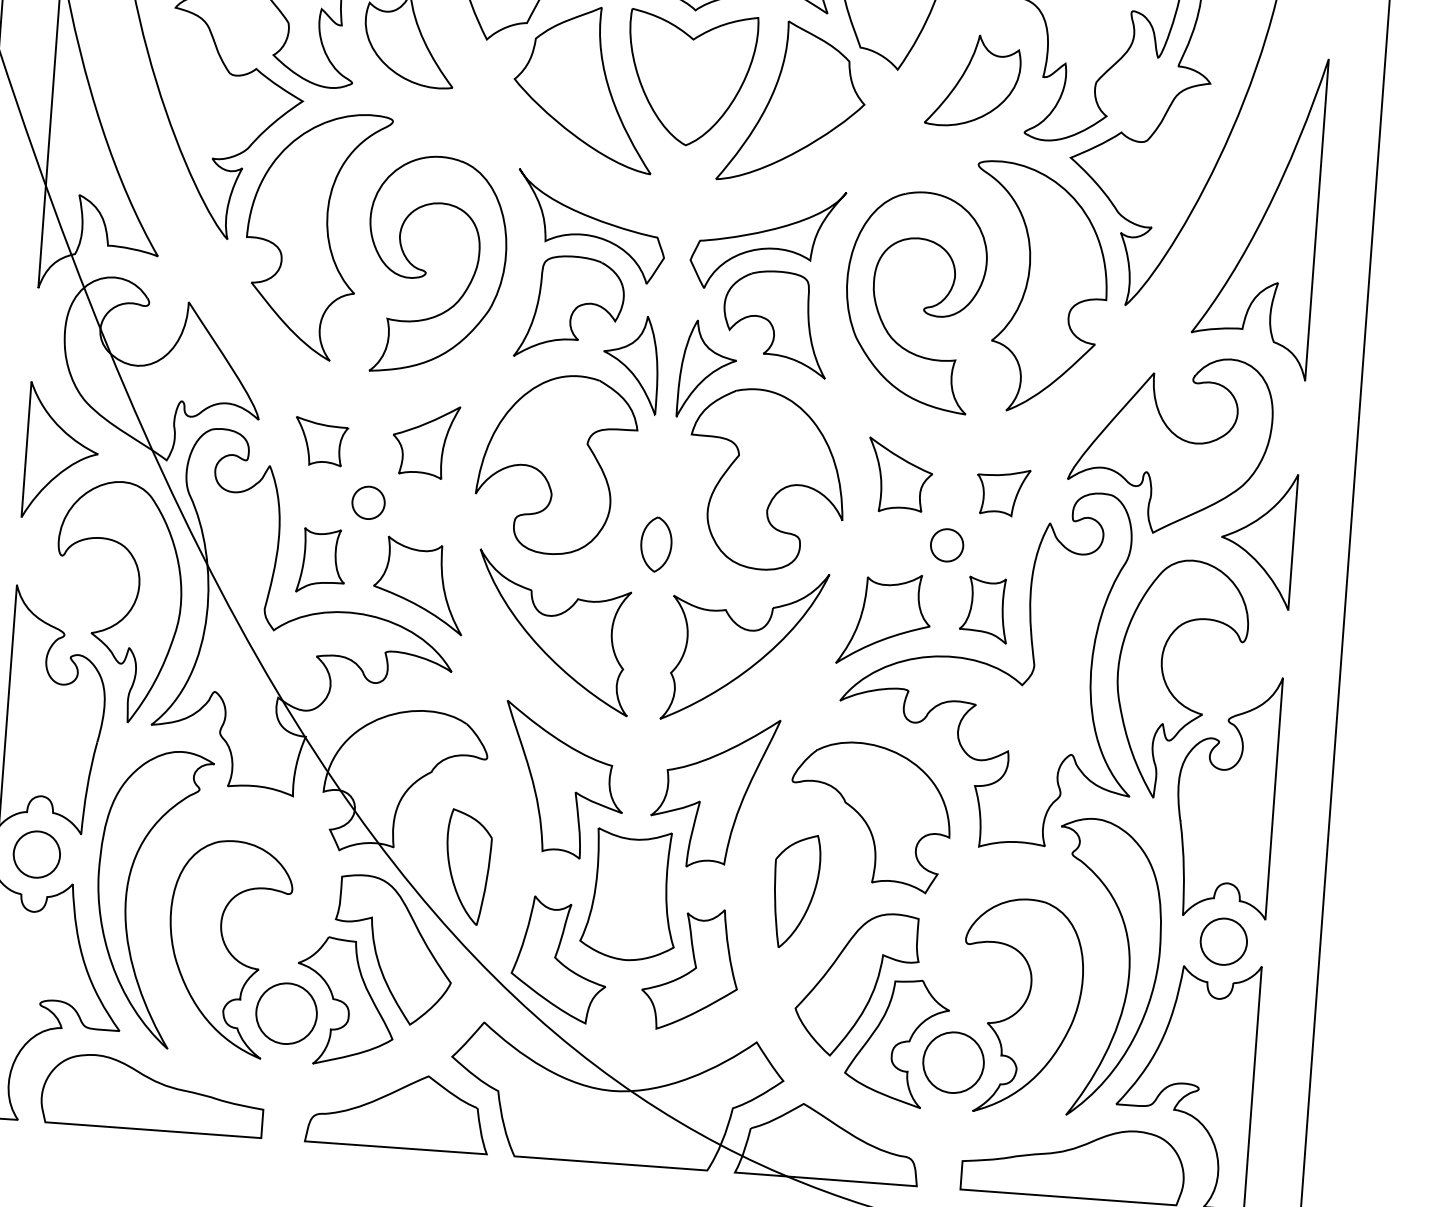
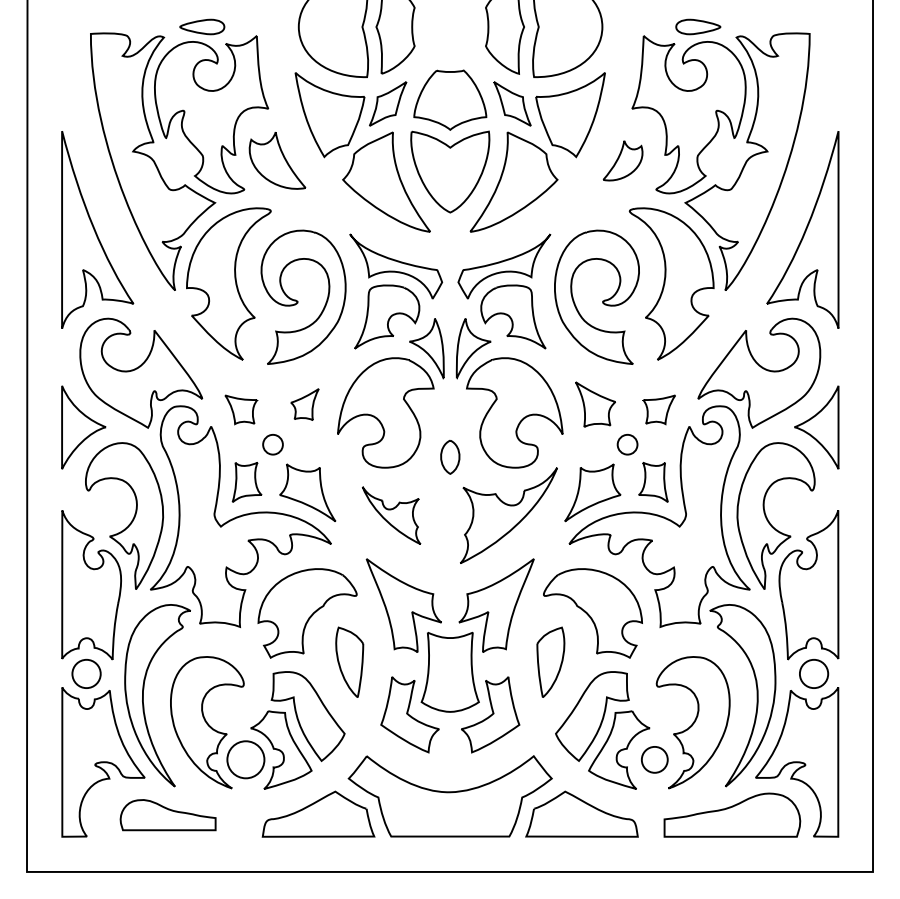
part: (972, 81) -> (622, 160), size x0.7
part: (424, 441) -> (304, 404), size x0.7
part: (553, 632) -> (391, 515), size x0.6
part: (953, 1062) -> (654, 759), size x0.7
part: (152, 1093) -> (167, 814), size x0.7

